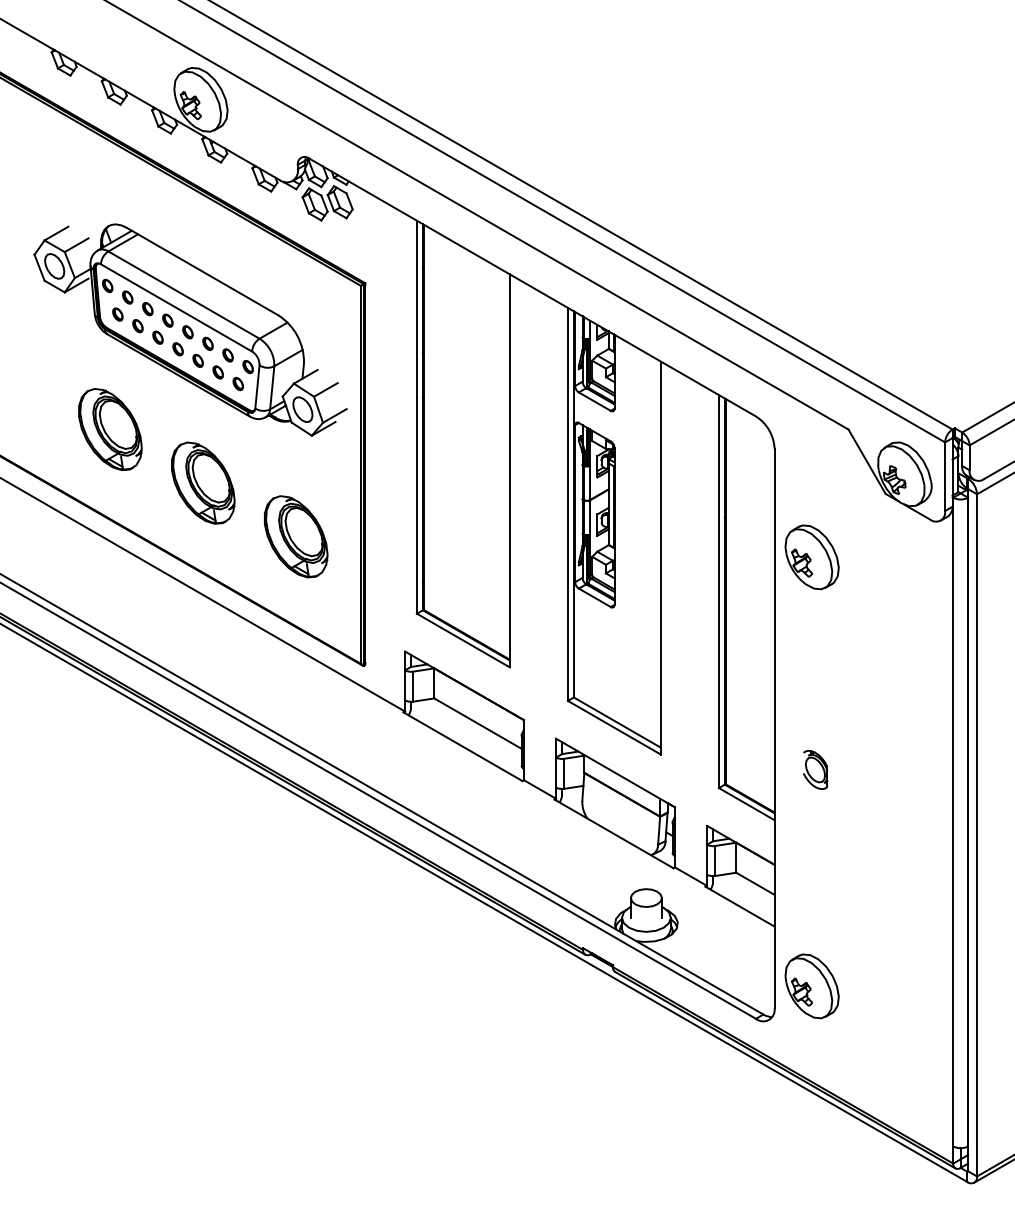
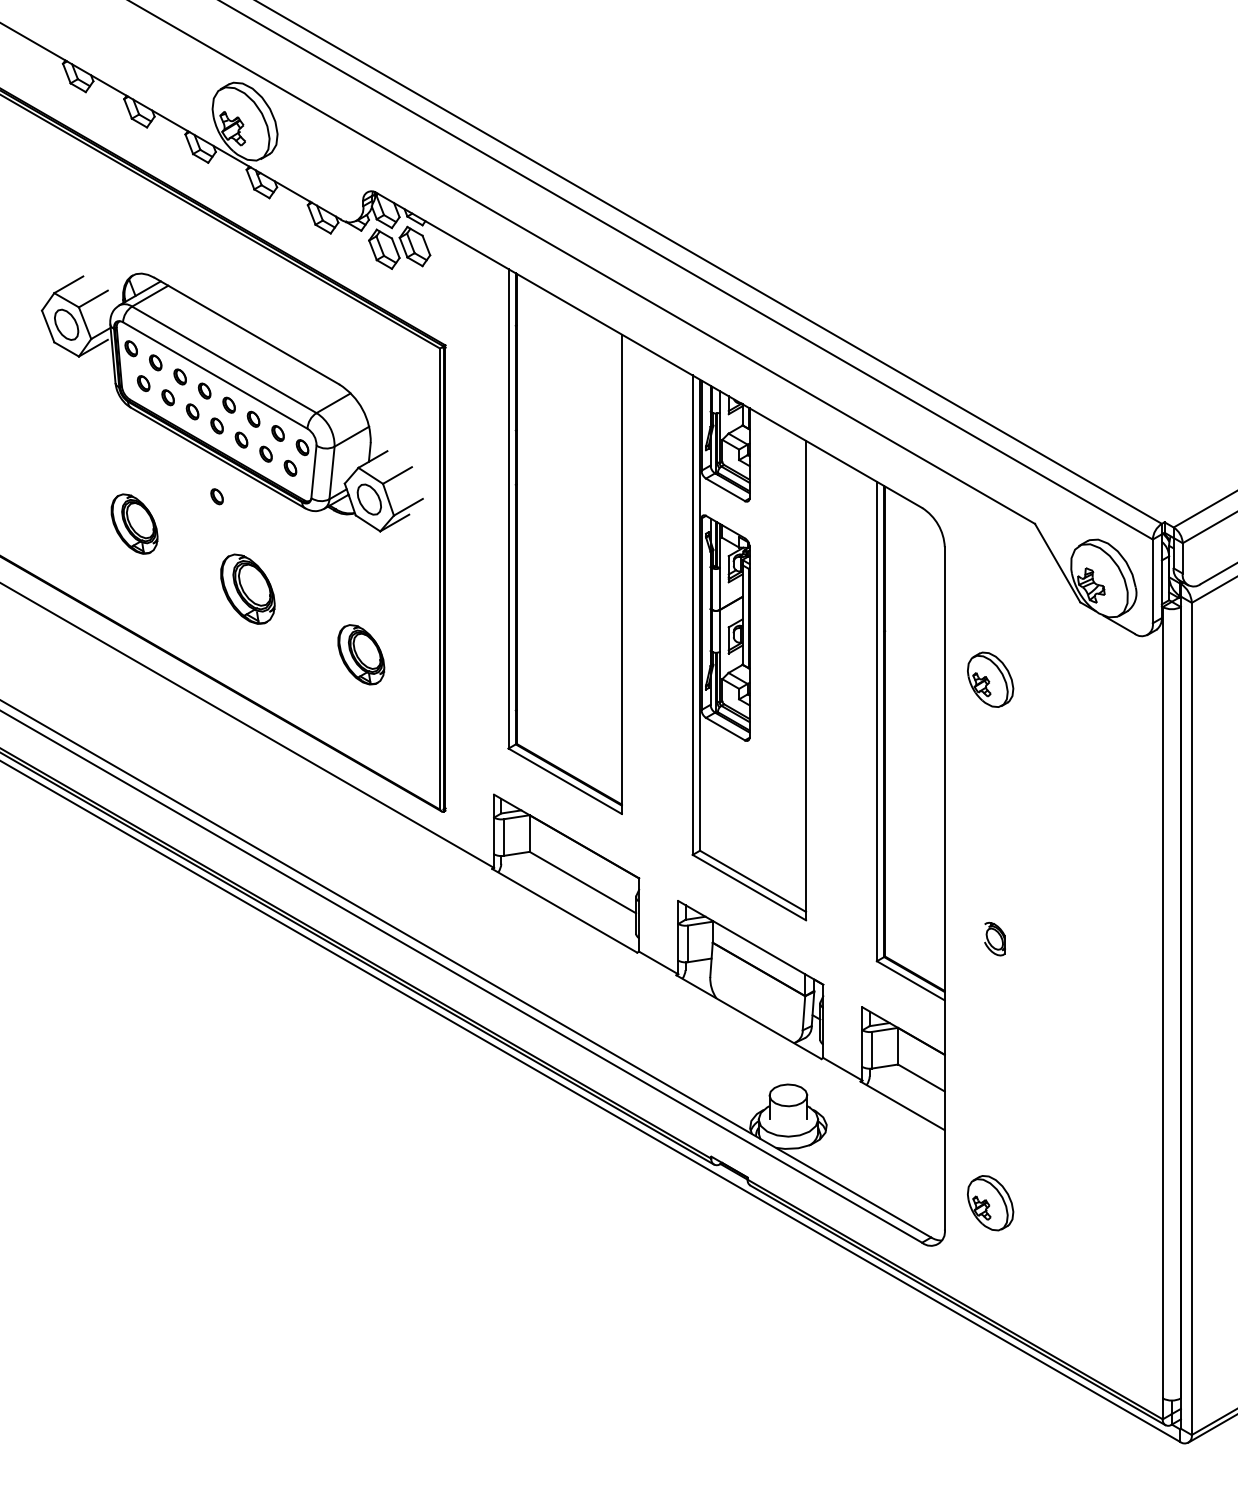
part: (177, 407) -> (216, 496), added
part: (110, 429) -> (134, 523), size x0.6
part: (203, 482) -> (248, 588), size x0.7
part: (296, 536) -> (361, 654), size x0.6
part: (811, 557) -> (989, 679), size x0.7
part: (815, 769) -> (994, 938), size x0.7
part: (811, 986) -> (989, 1203), size x0.7

